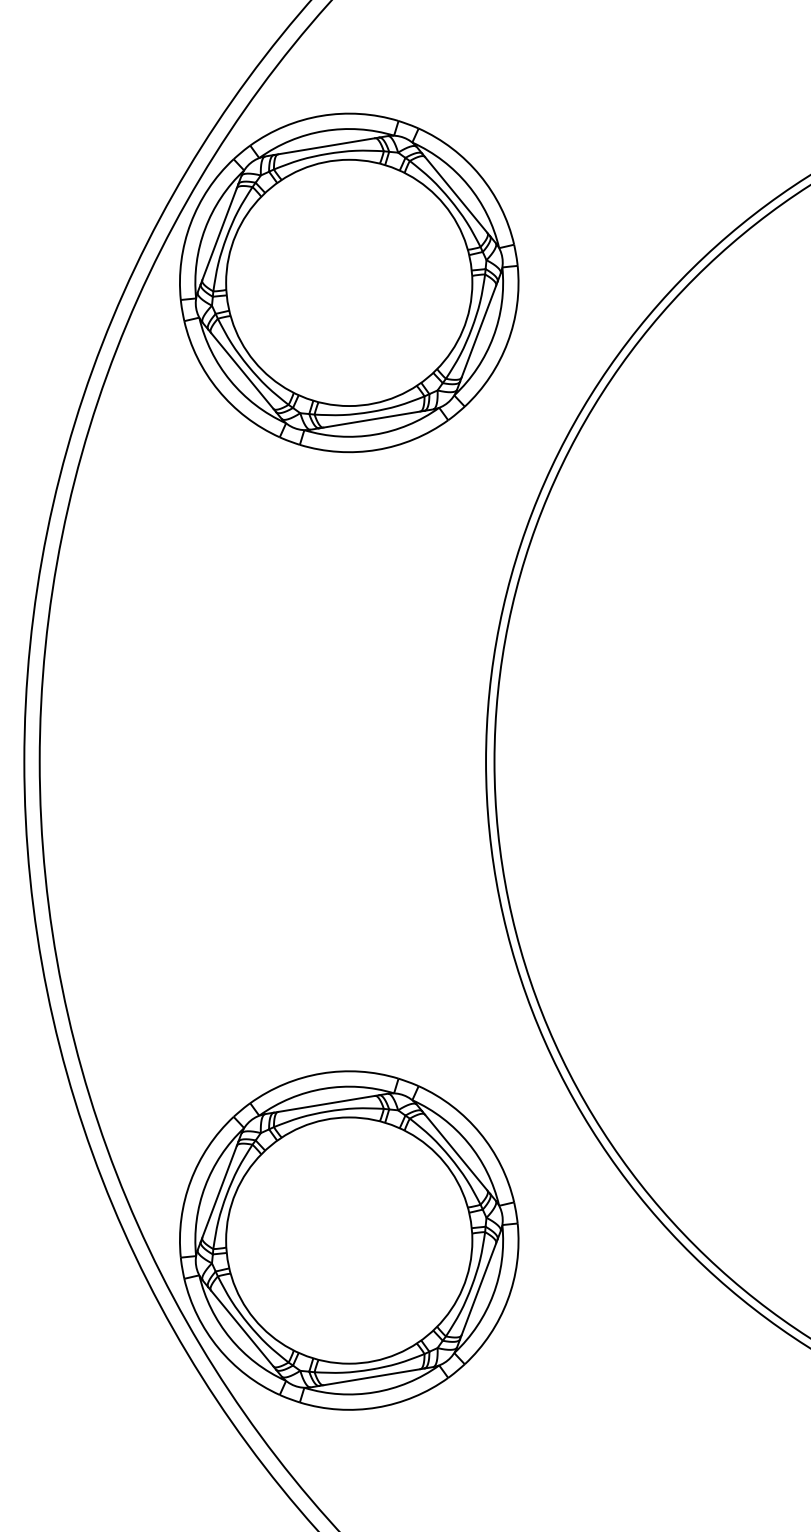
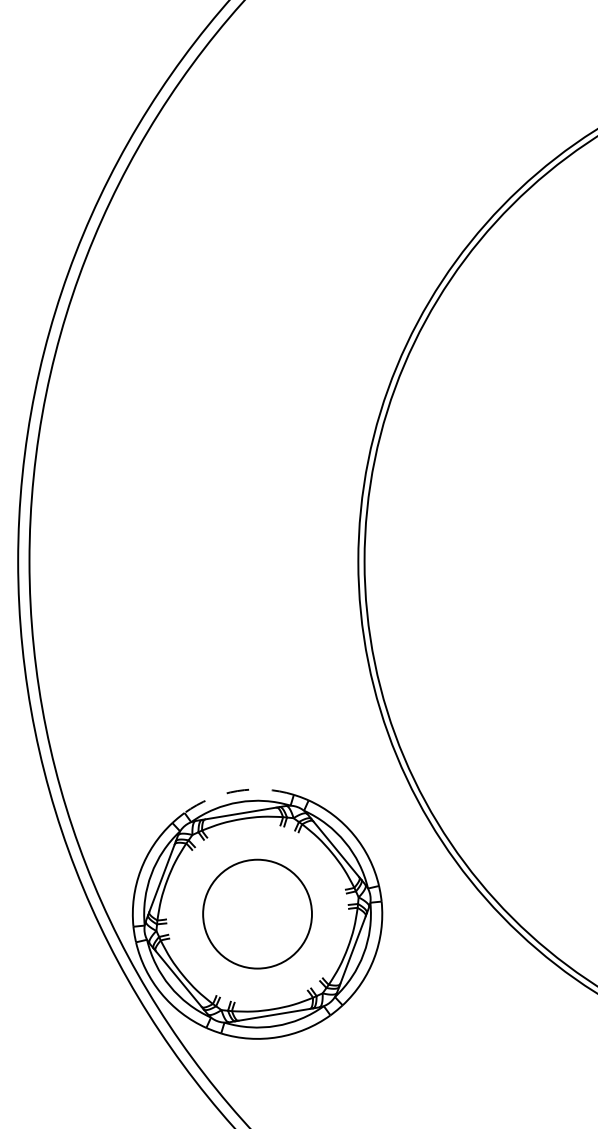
part: (349, 282) -> (257, 208), removed
arc: (321, 1073) -> (237, 791), solid -> dashed
circle: (349, 1240) -> (257, 914), size x0.6

